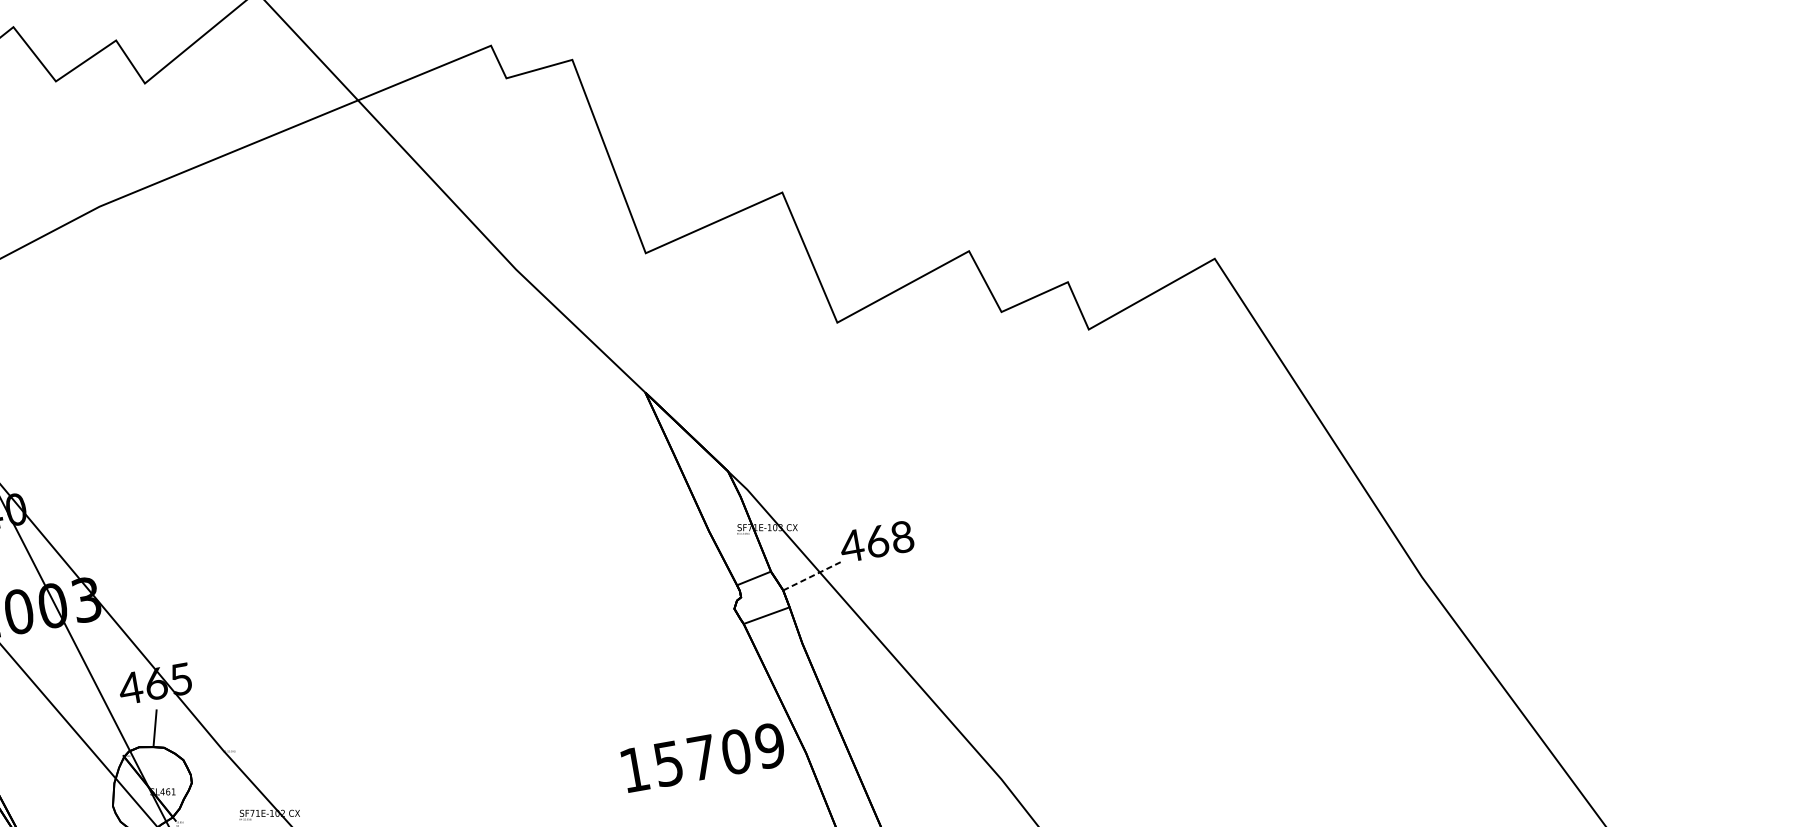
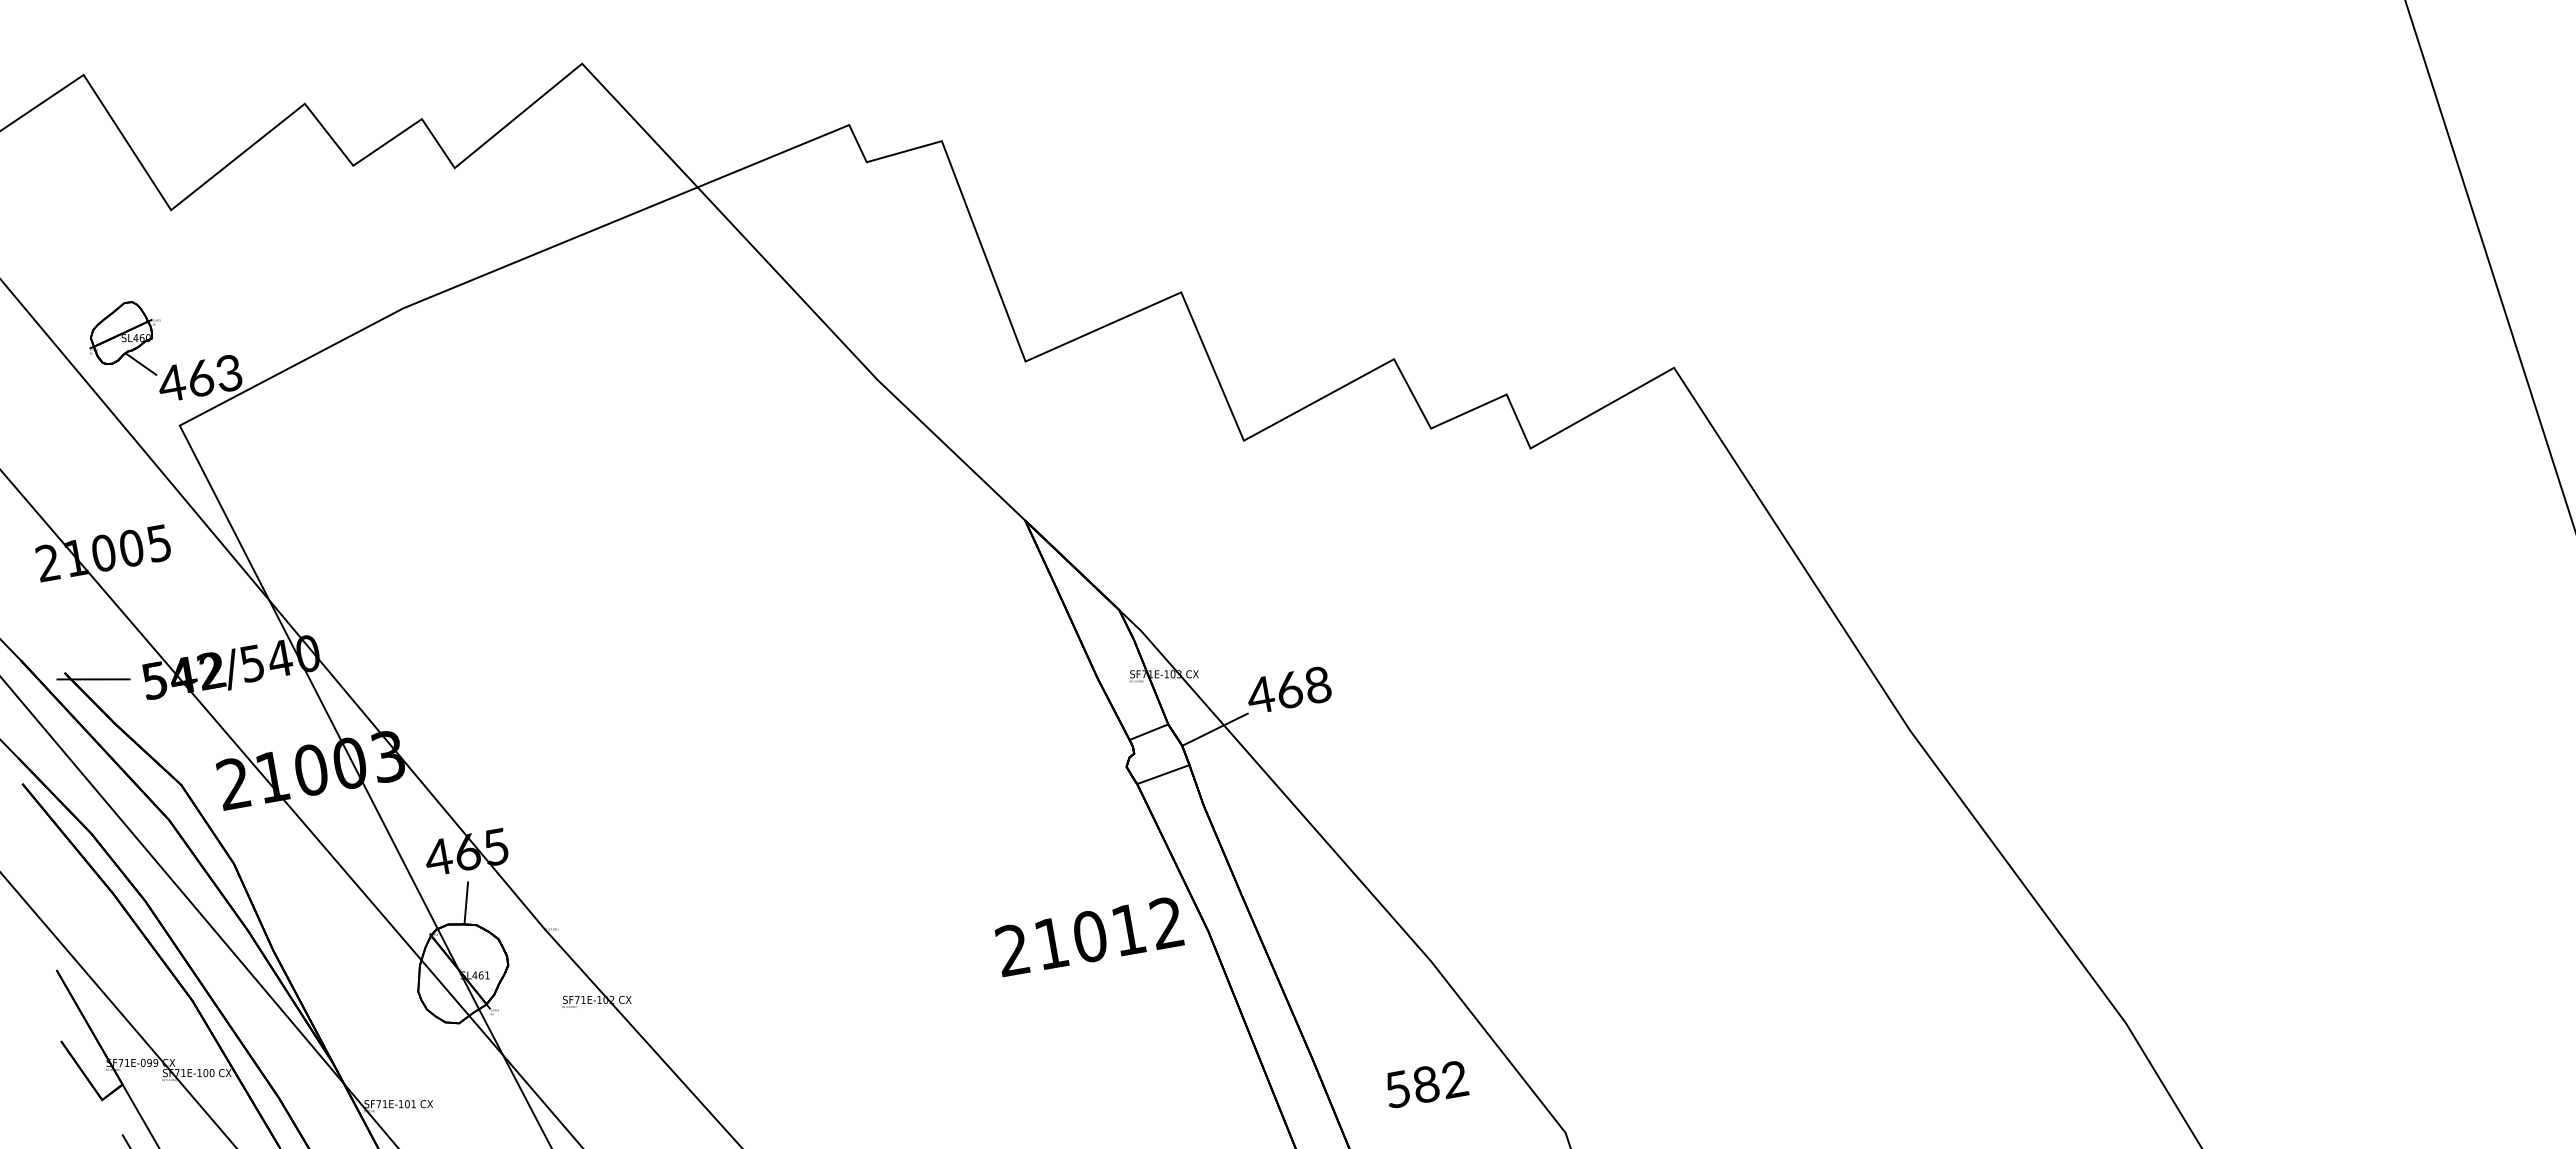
line: (812, 576) -> (1215, 729), dashed -> solid
text: (701, 758) -> (1089, 937), 15709 -> 21012

